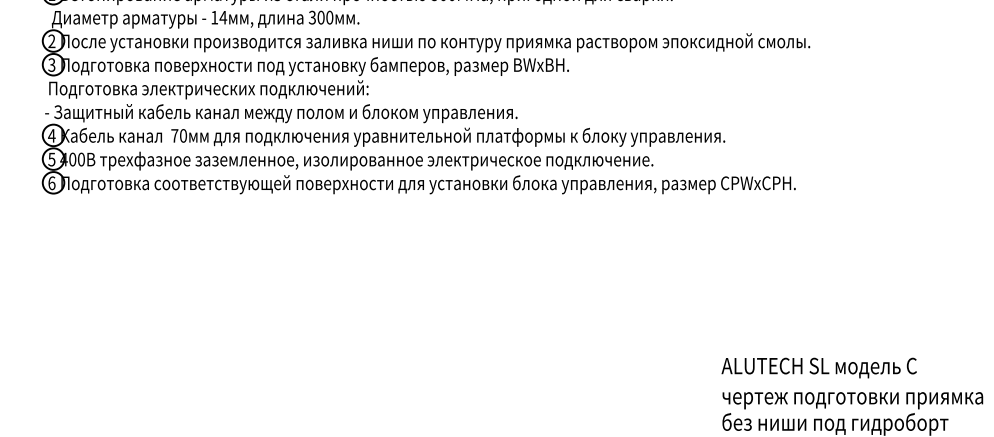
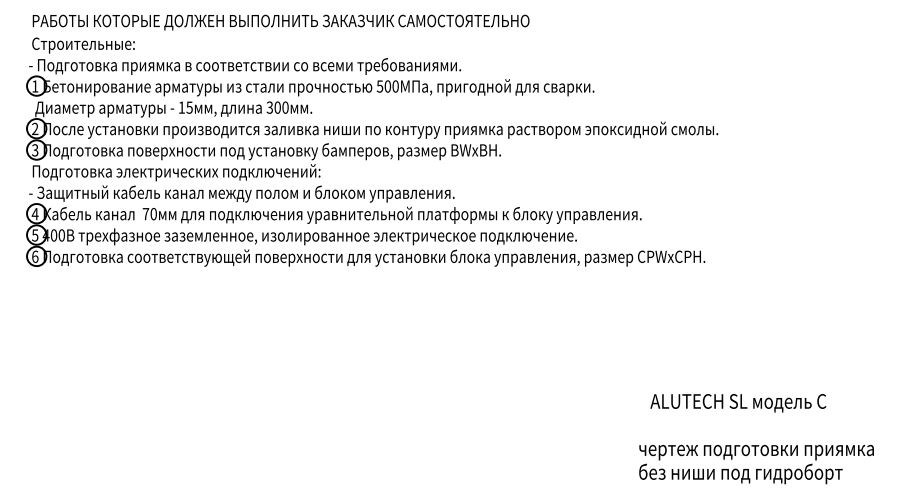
text: (223, 17) -> (189, 107), 14 -> 15
text: (819, 368) -> (738, 403), moved

